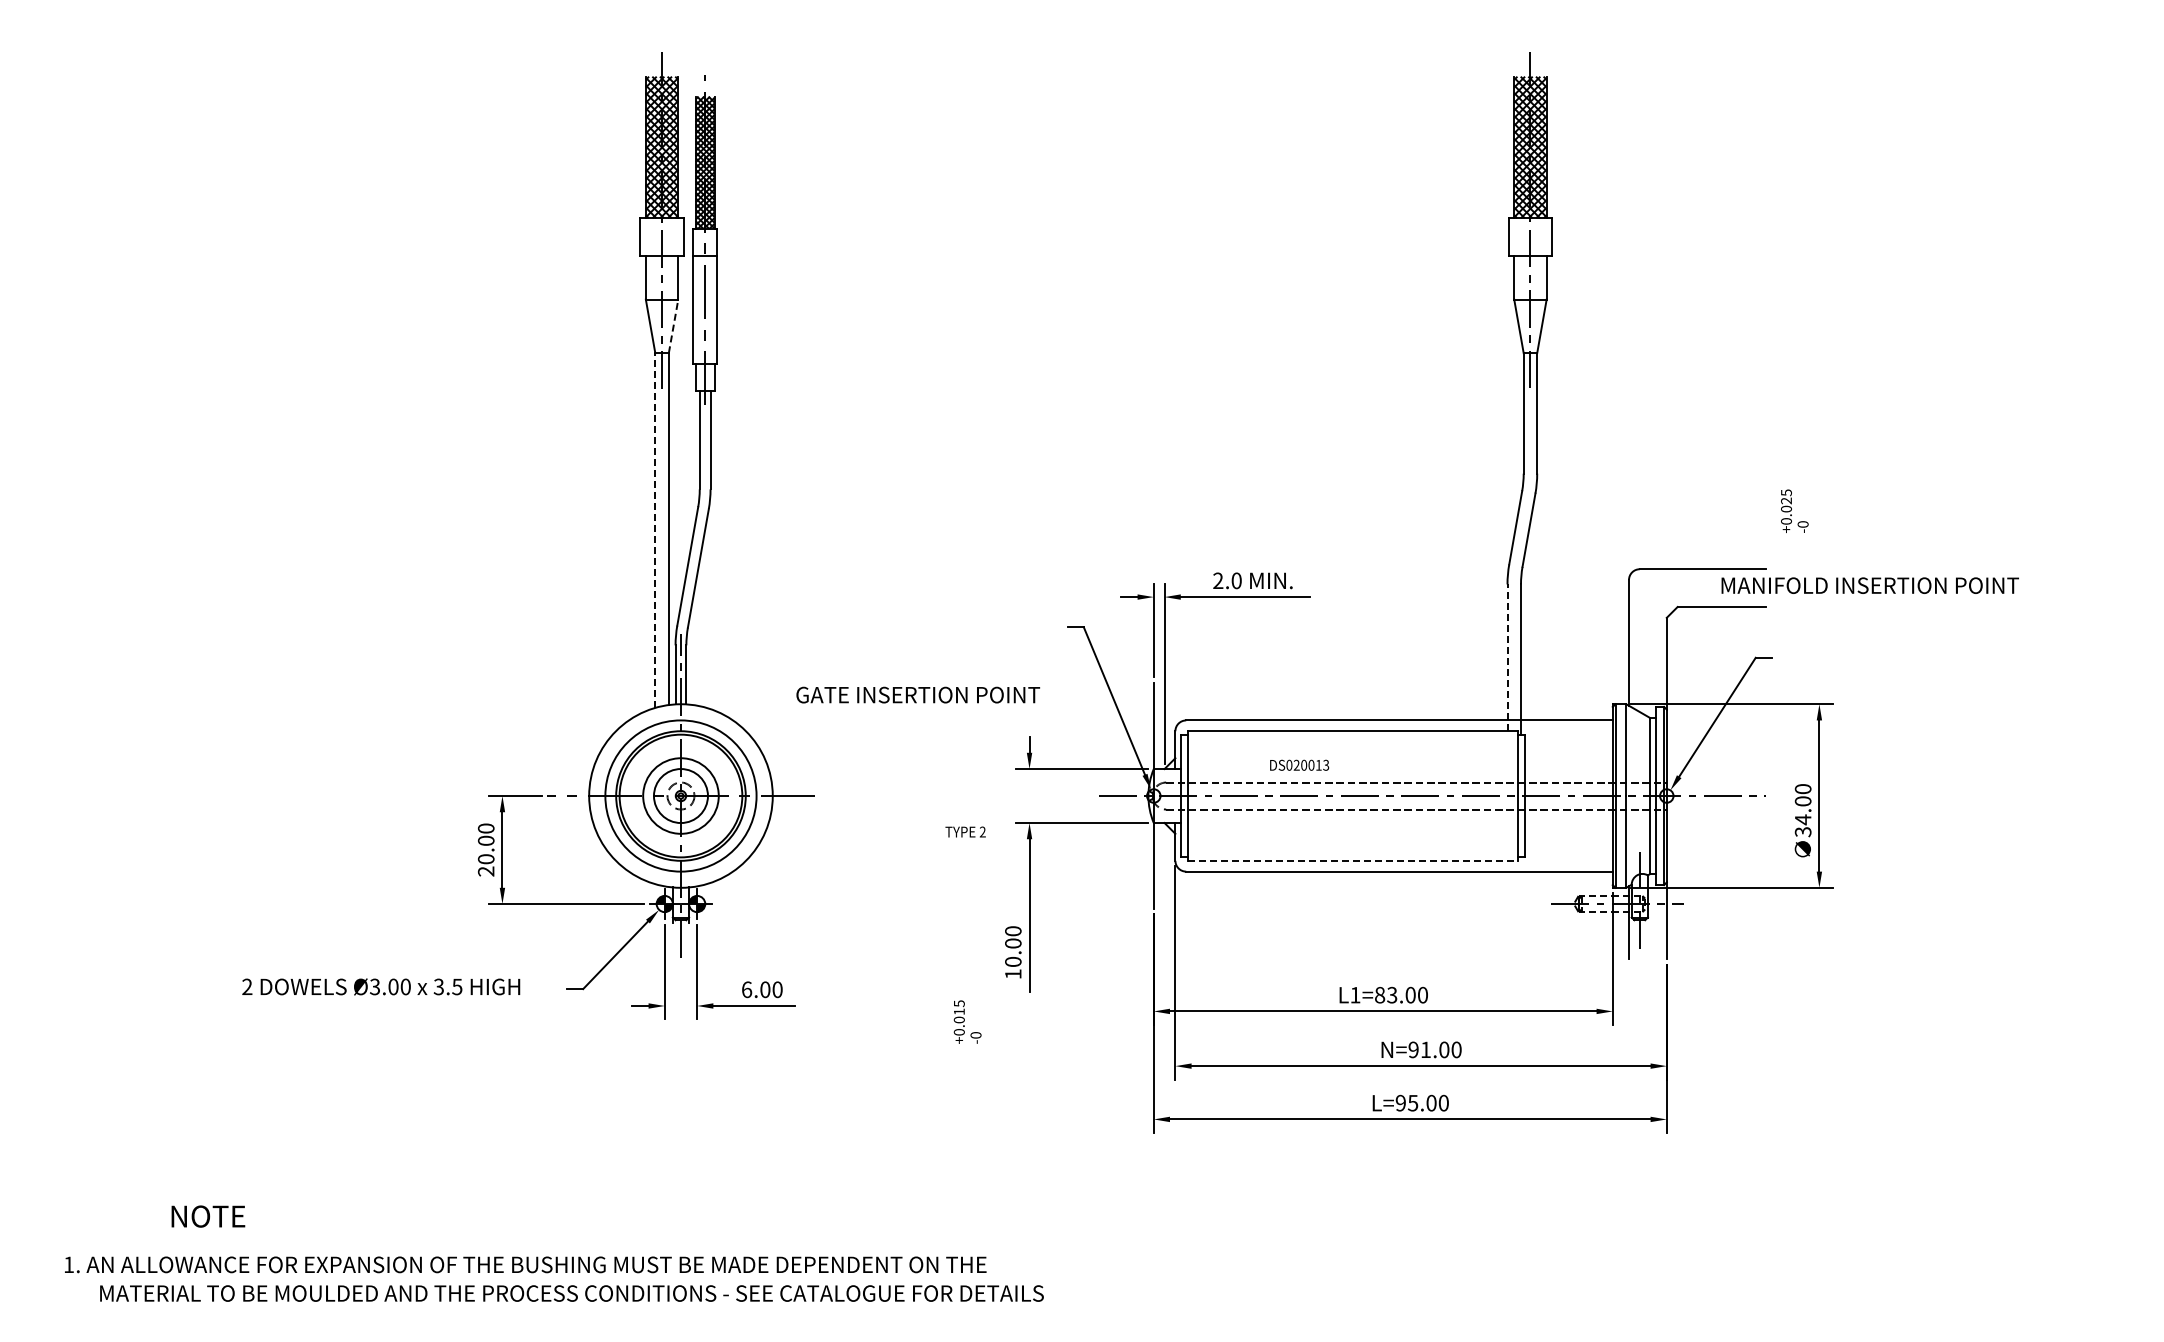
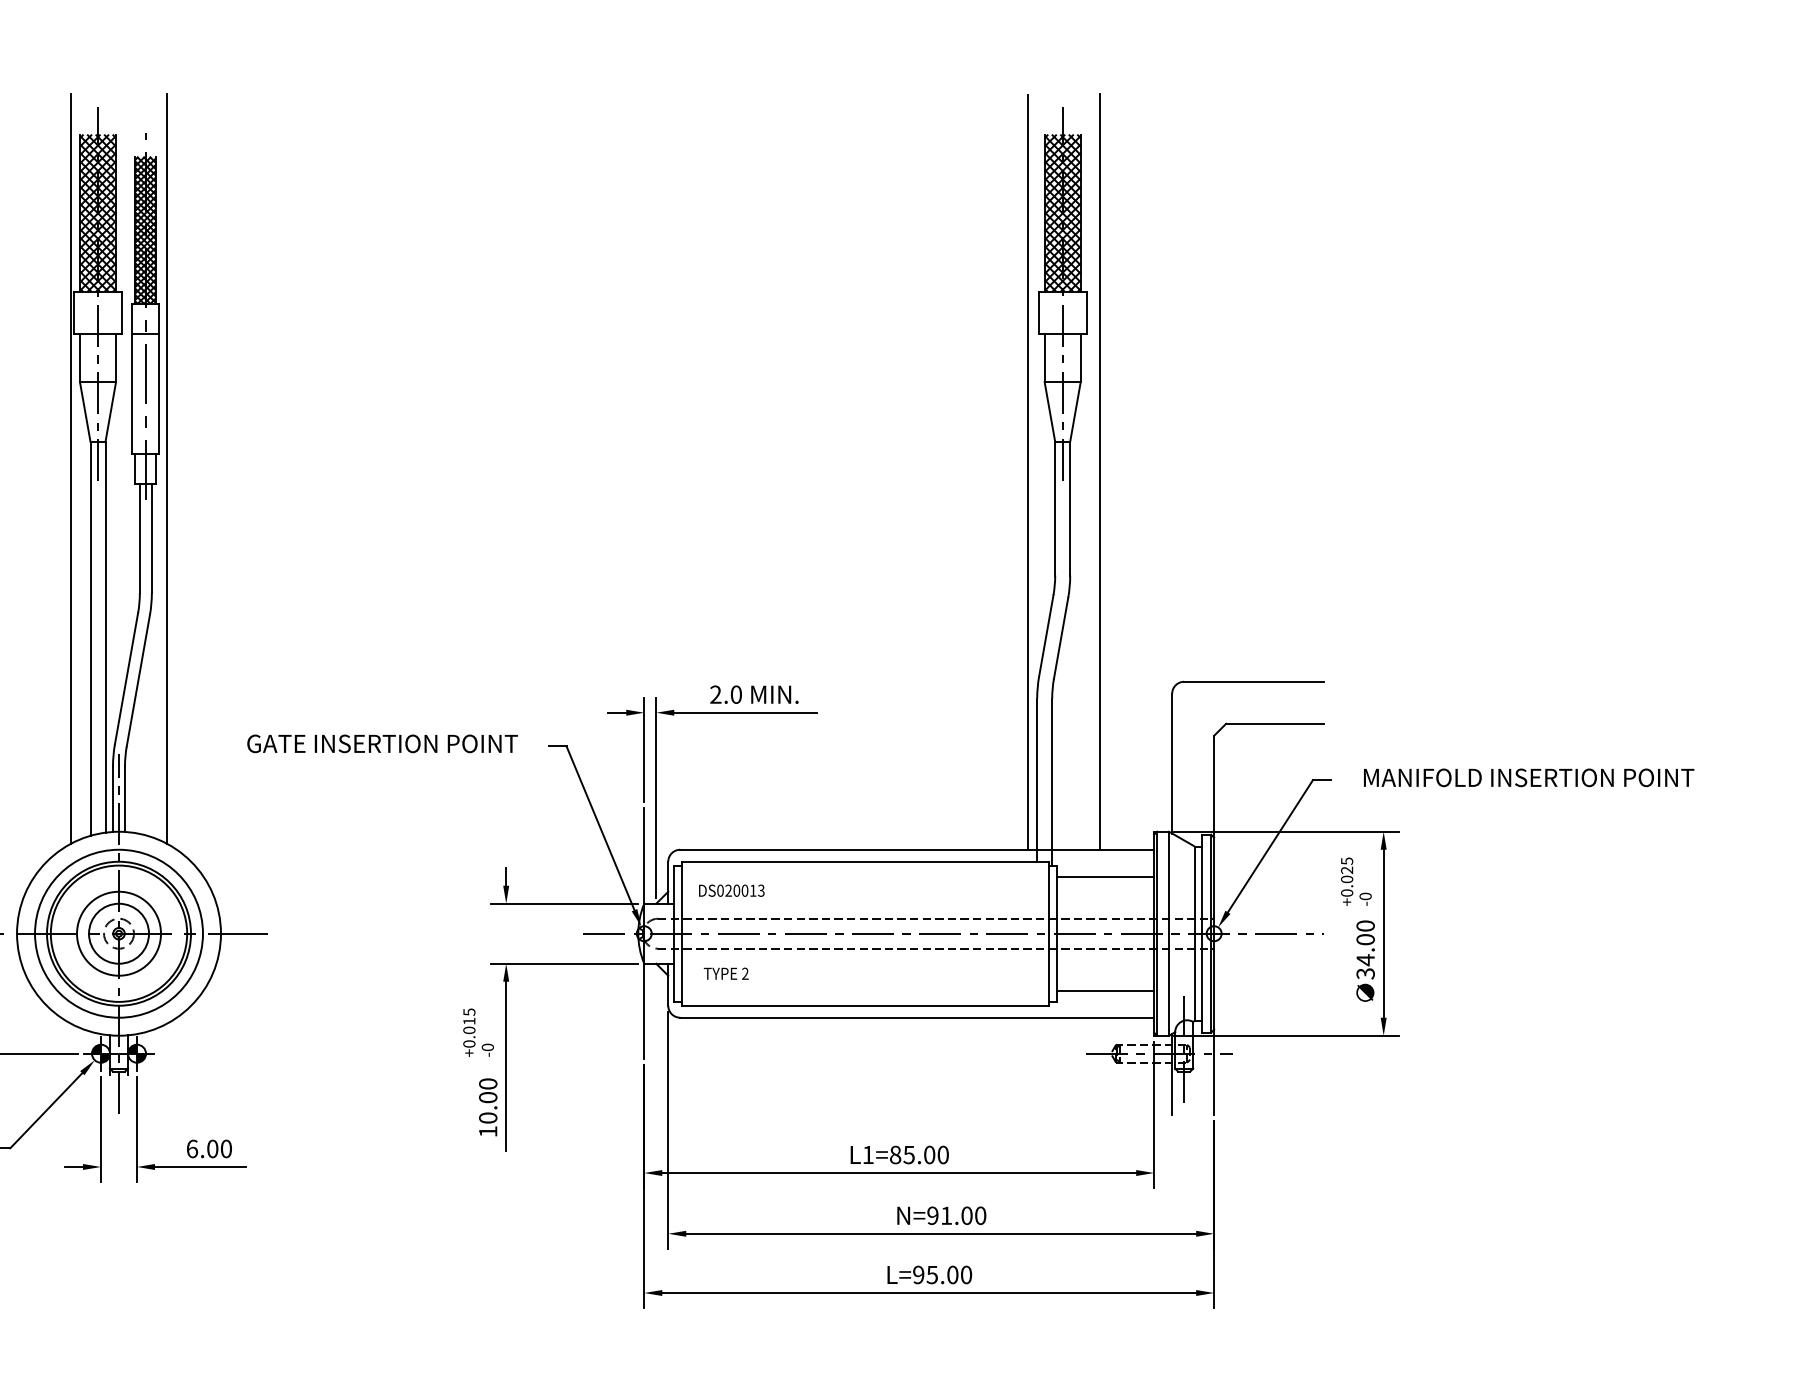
line: (673, 325) -> (110, 411), dashed -> solid
line: (637, 377) -> (70, 468), added
line: (724, 377) -> (167, 468), added
line: (1499, 380) -> (1028, 472), added
line: (1564, 380) -> (1100, 472), added
text: (1794, 510) -> (1356, 880), moved
line: (655, 530) -> (90, 638), dashed -> solid
text: (1869, 585) -> (1528, 777), moved
line: (1507, 657) -> (1037, 779), dashed -> solid
text: (918, 694) -> (382, 743), moved
line: (1568, 744) -> (1104, 876), added
text: (1299, 764) -> (731, 889), moved
text: (965, 831) -> (726, 973), moved
line: (1568, 847) -> (1104, 990), added
line: (1353, 860) -> (866, 1005), dashed -> solid
text: (1392, 994) -> (909, 1154), L1=83.00 -> L1=85.00
text: (967, 1021) -> (478, 1032), moved

